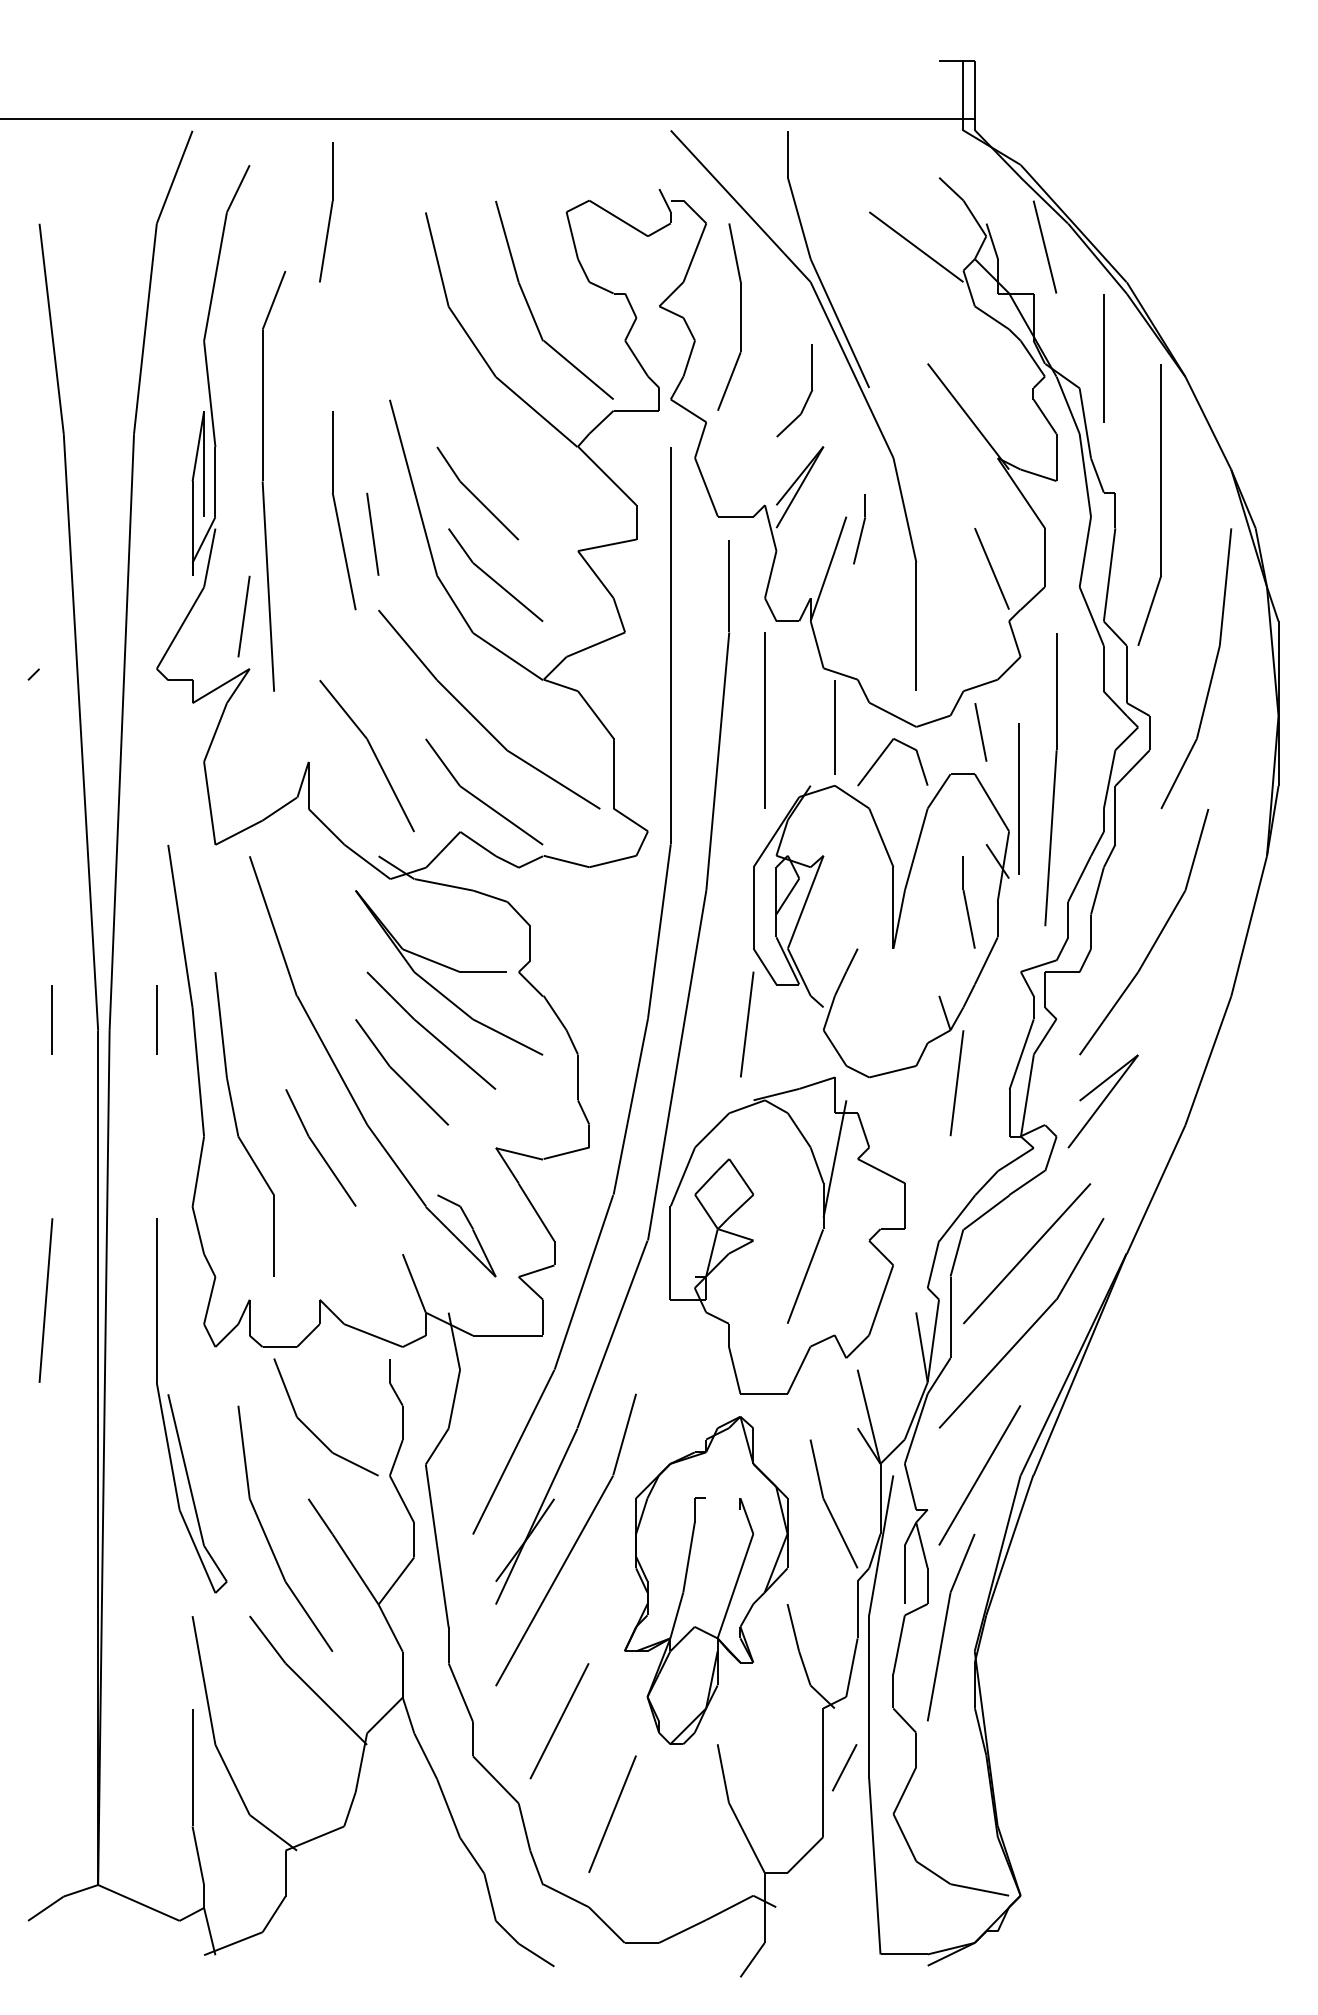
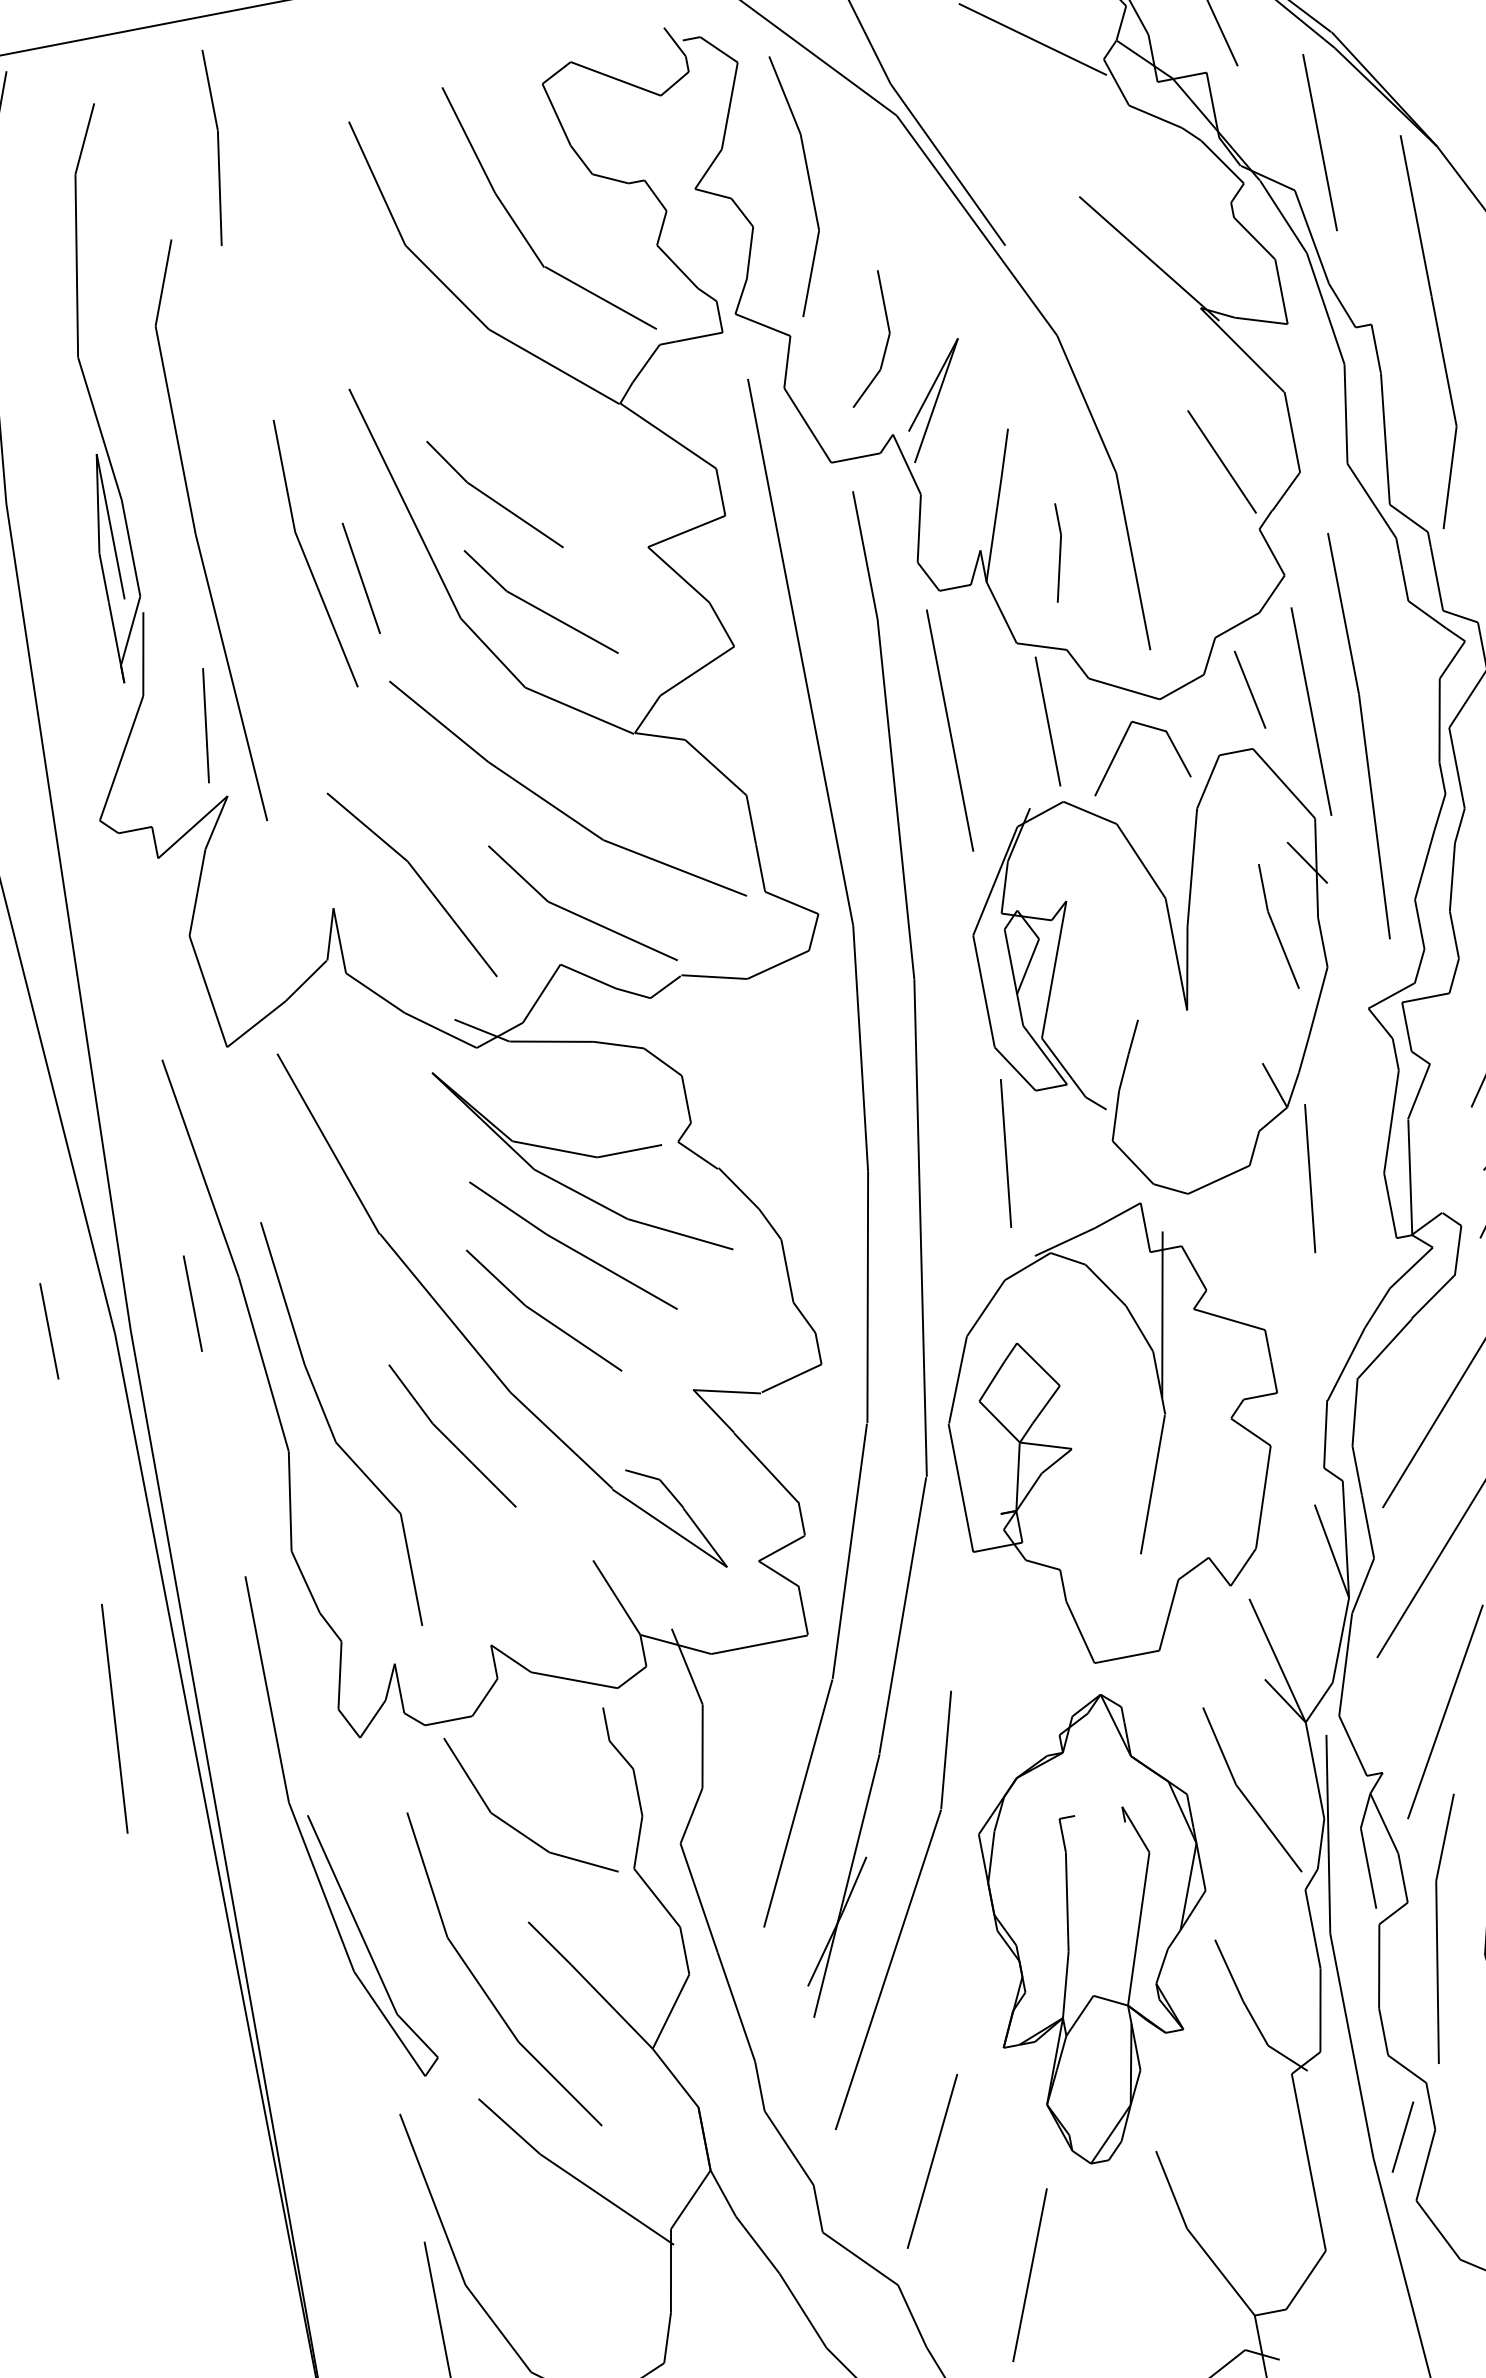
part: (807, 397) -> (885, 345), moved
part: (859, 529) -> (1056, 553), moved
line: (1018, 798) -> (1310, 711), moved
line: (844, 1767) -> (1402, 2136), moved

